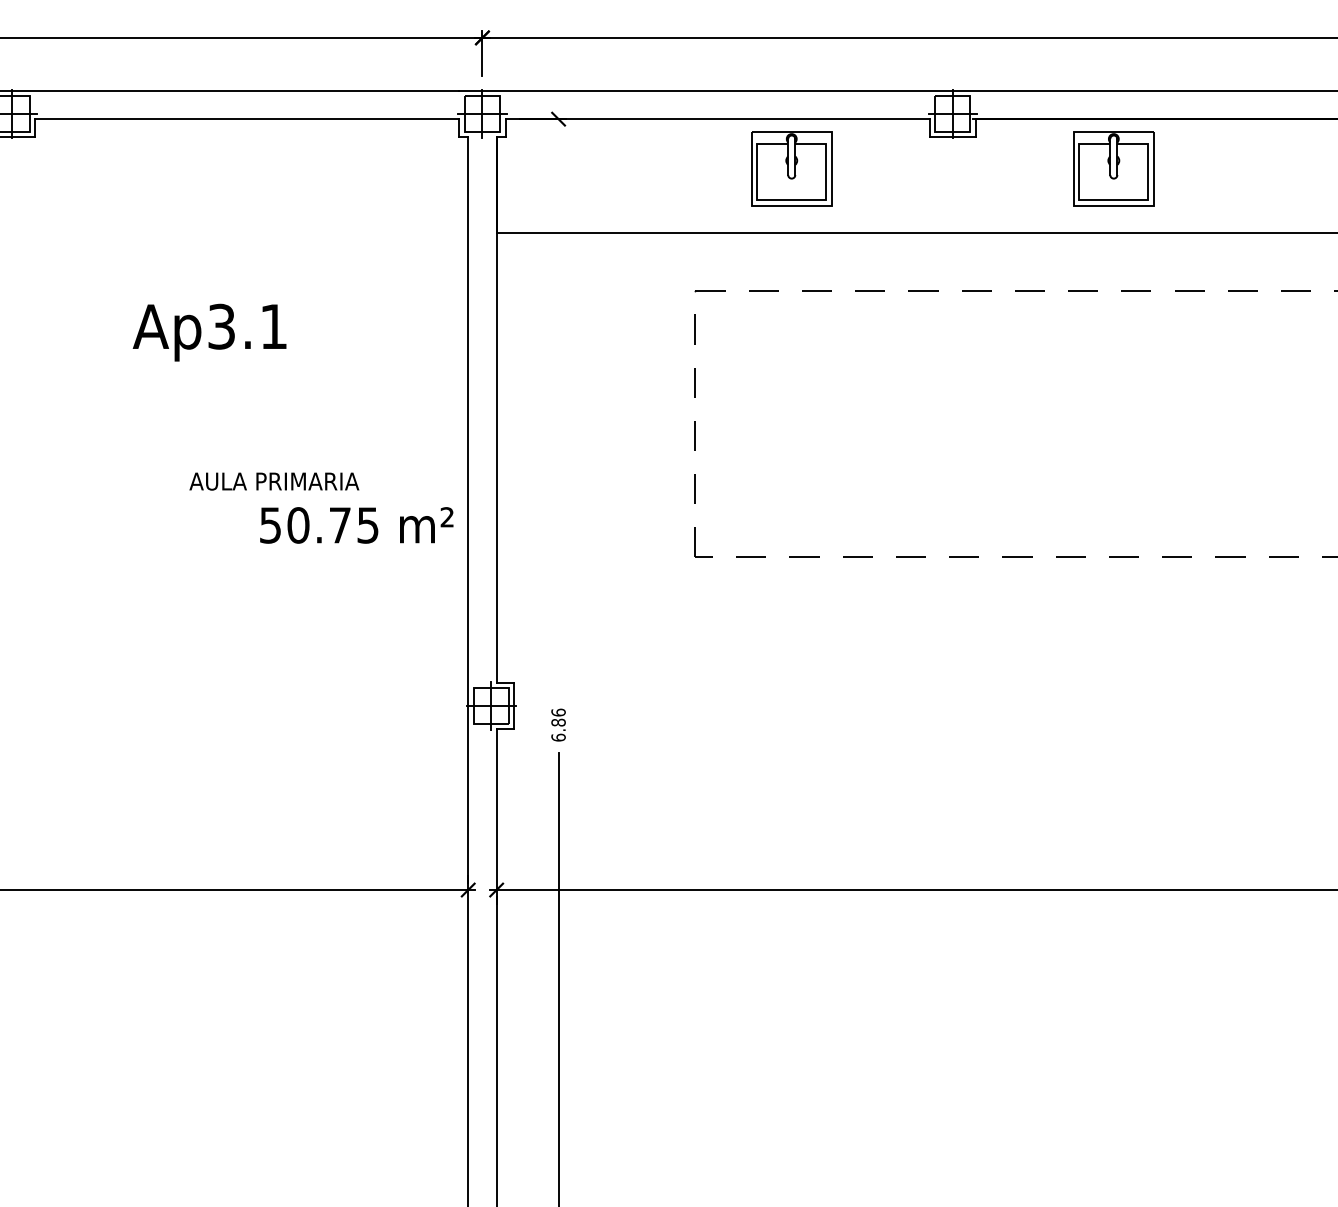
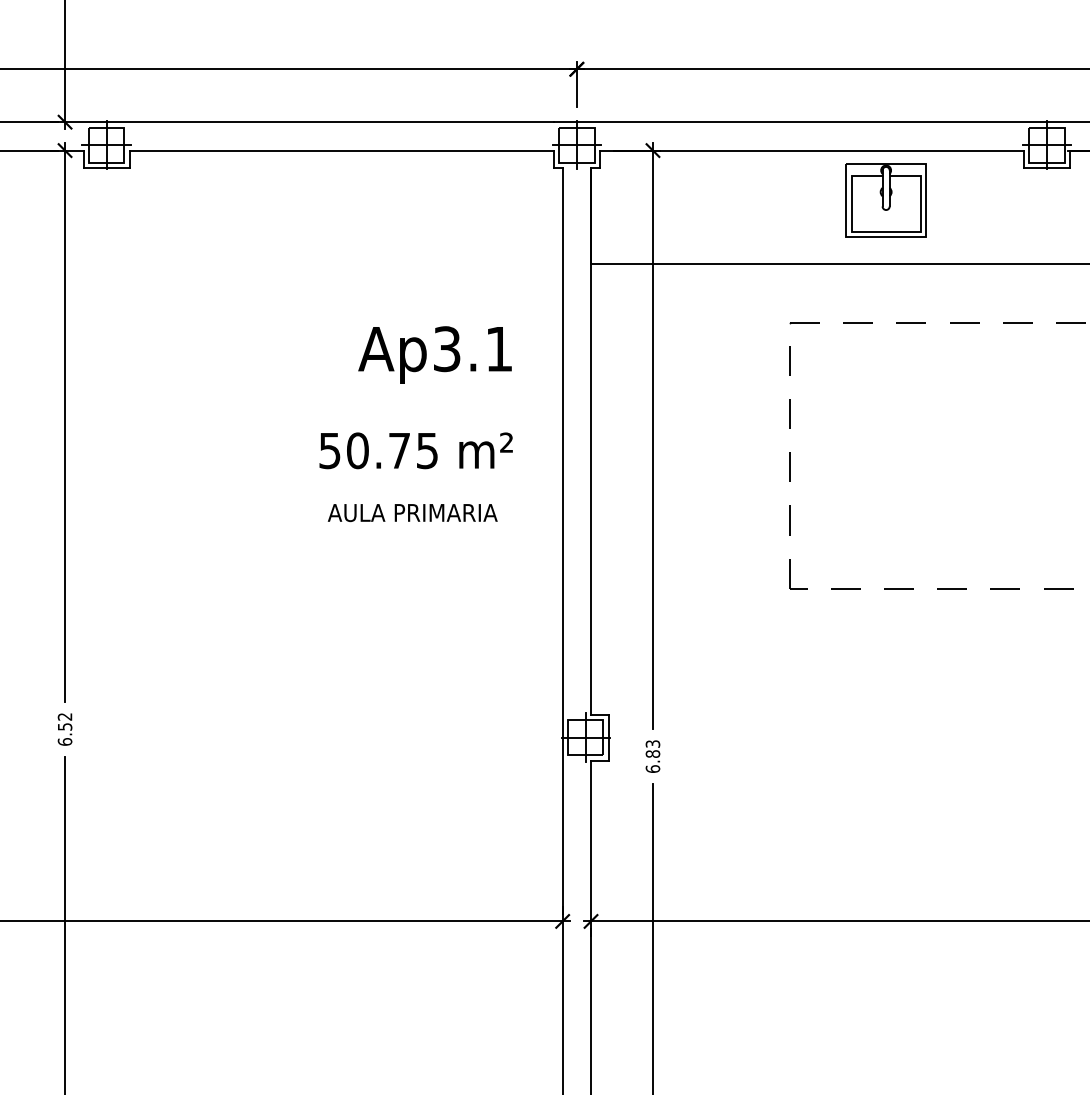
text: (209, 332) -> (434, 354), moved
line: (558, 404) -> (652, 435), added
text: (274, 481) -> (412, 512), moved
text: (356, 525) -> (415, 450), moved
text: (558, 712) -> (652, 743), 6.86 -> 6.83

